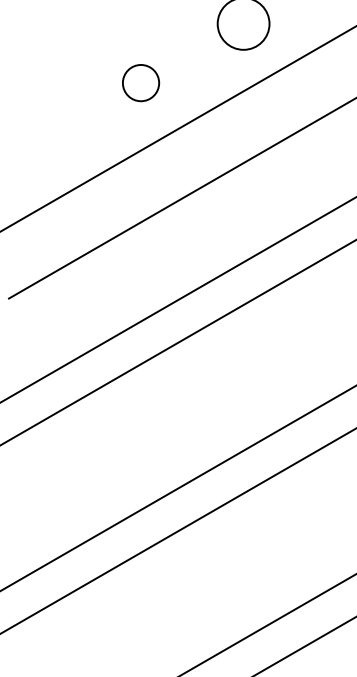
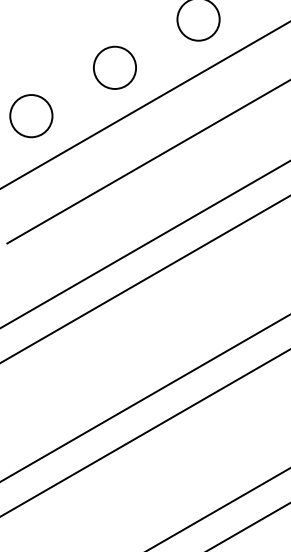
circle: (140, 82) -> (114, 67), size x1.43
circle: (38, 142) -> (31, 116), added

